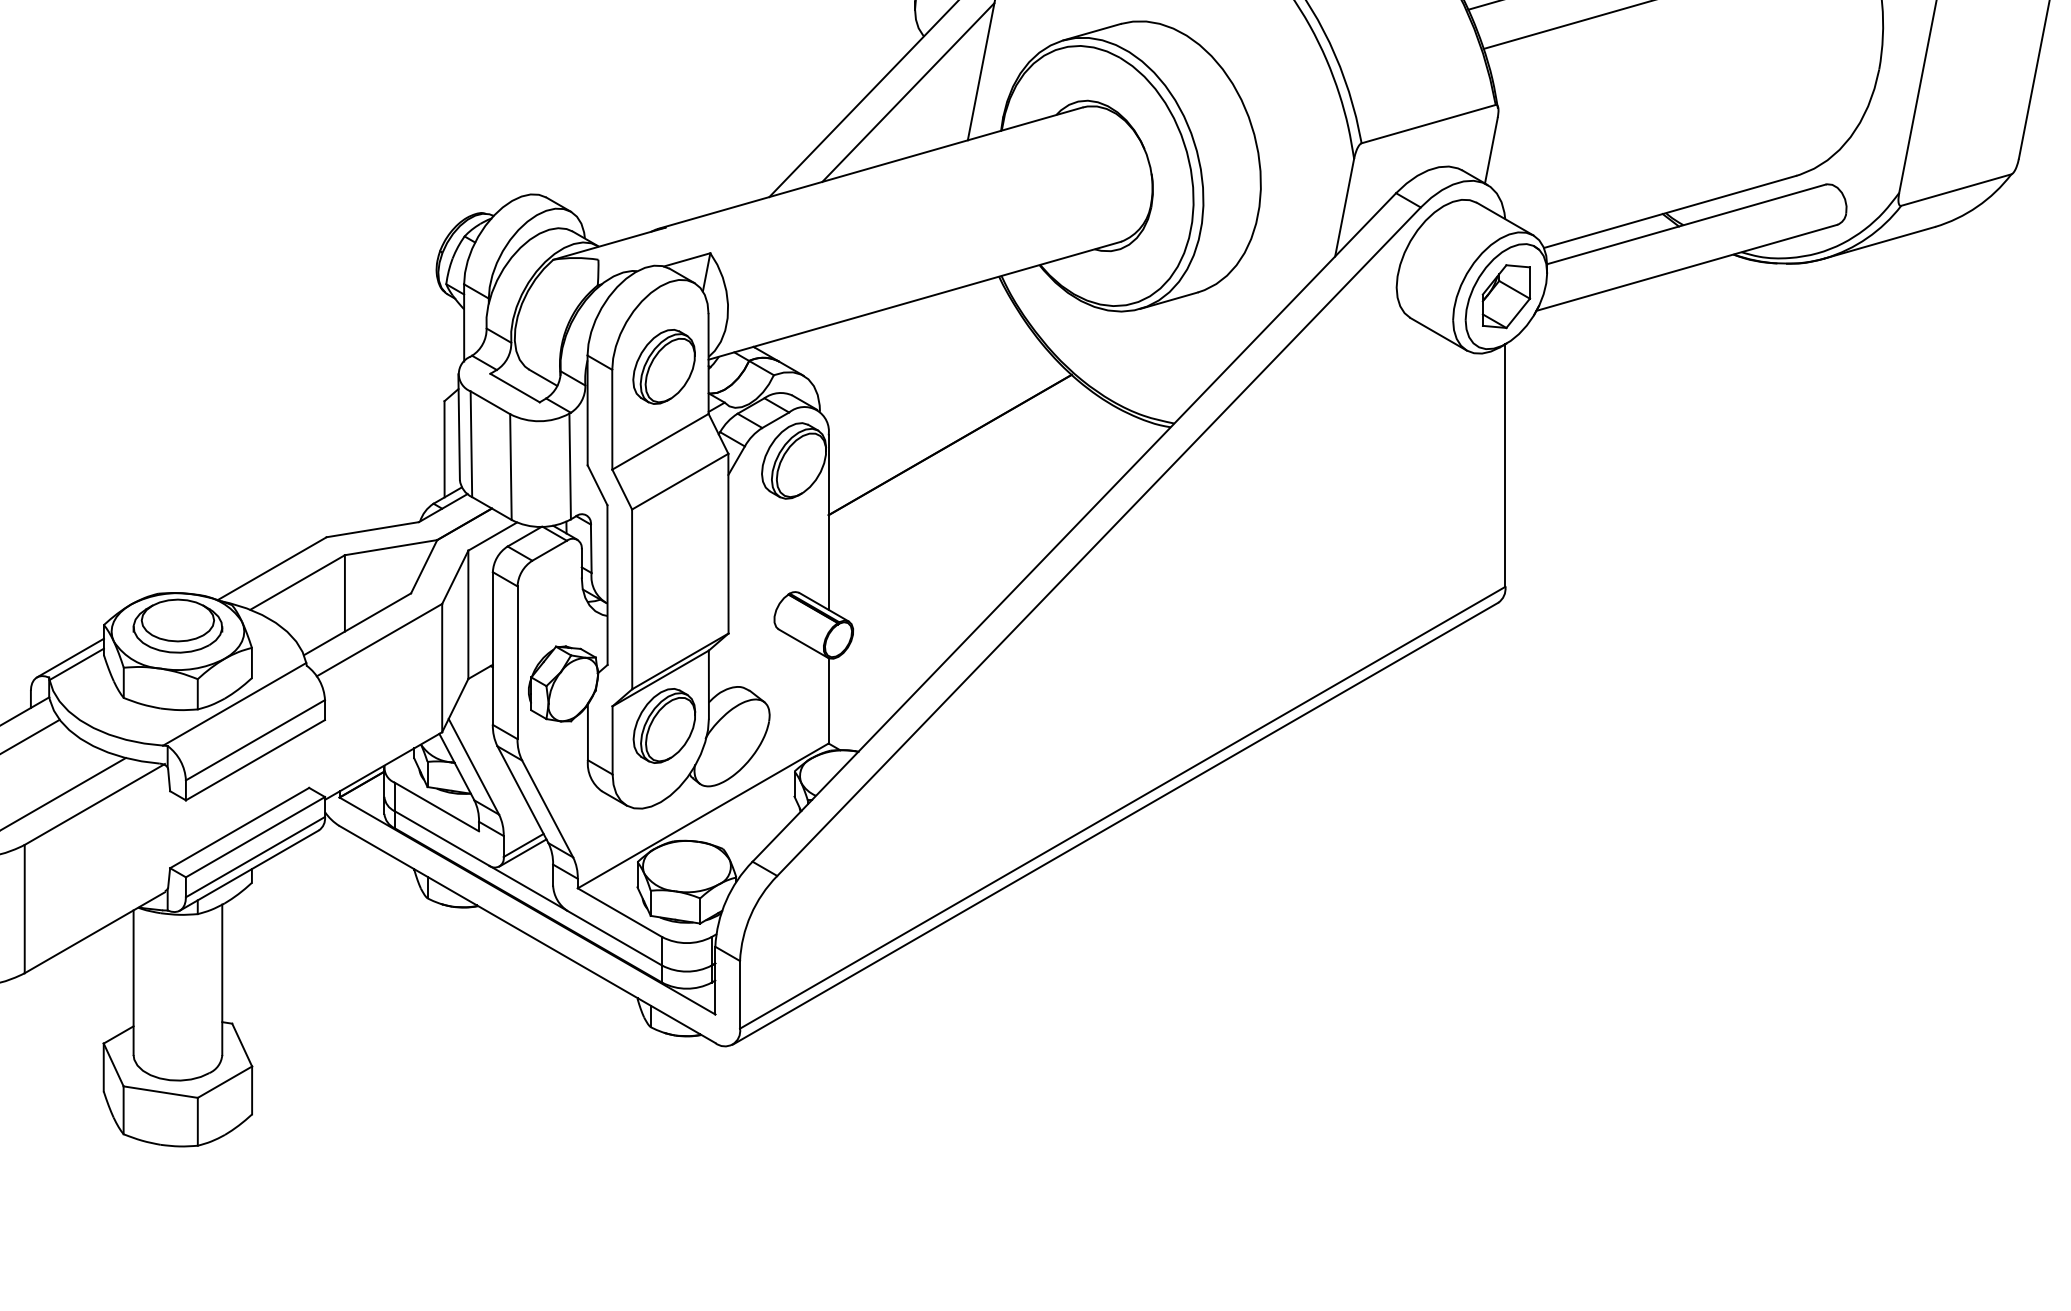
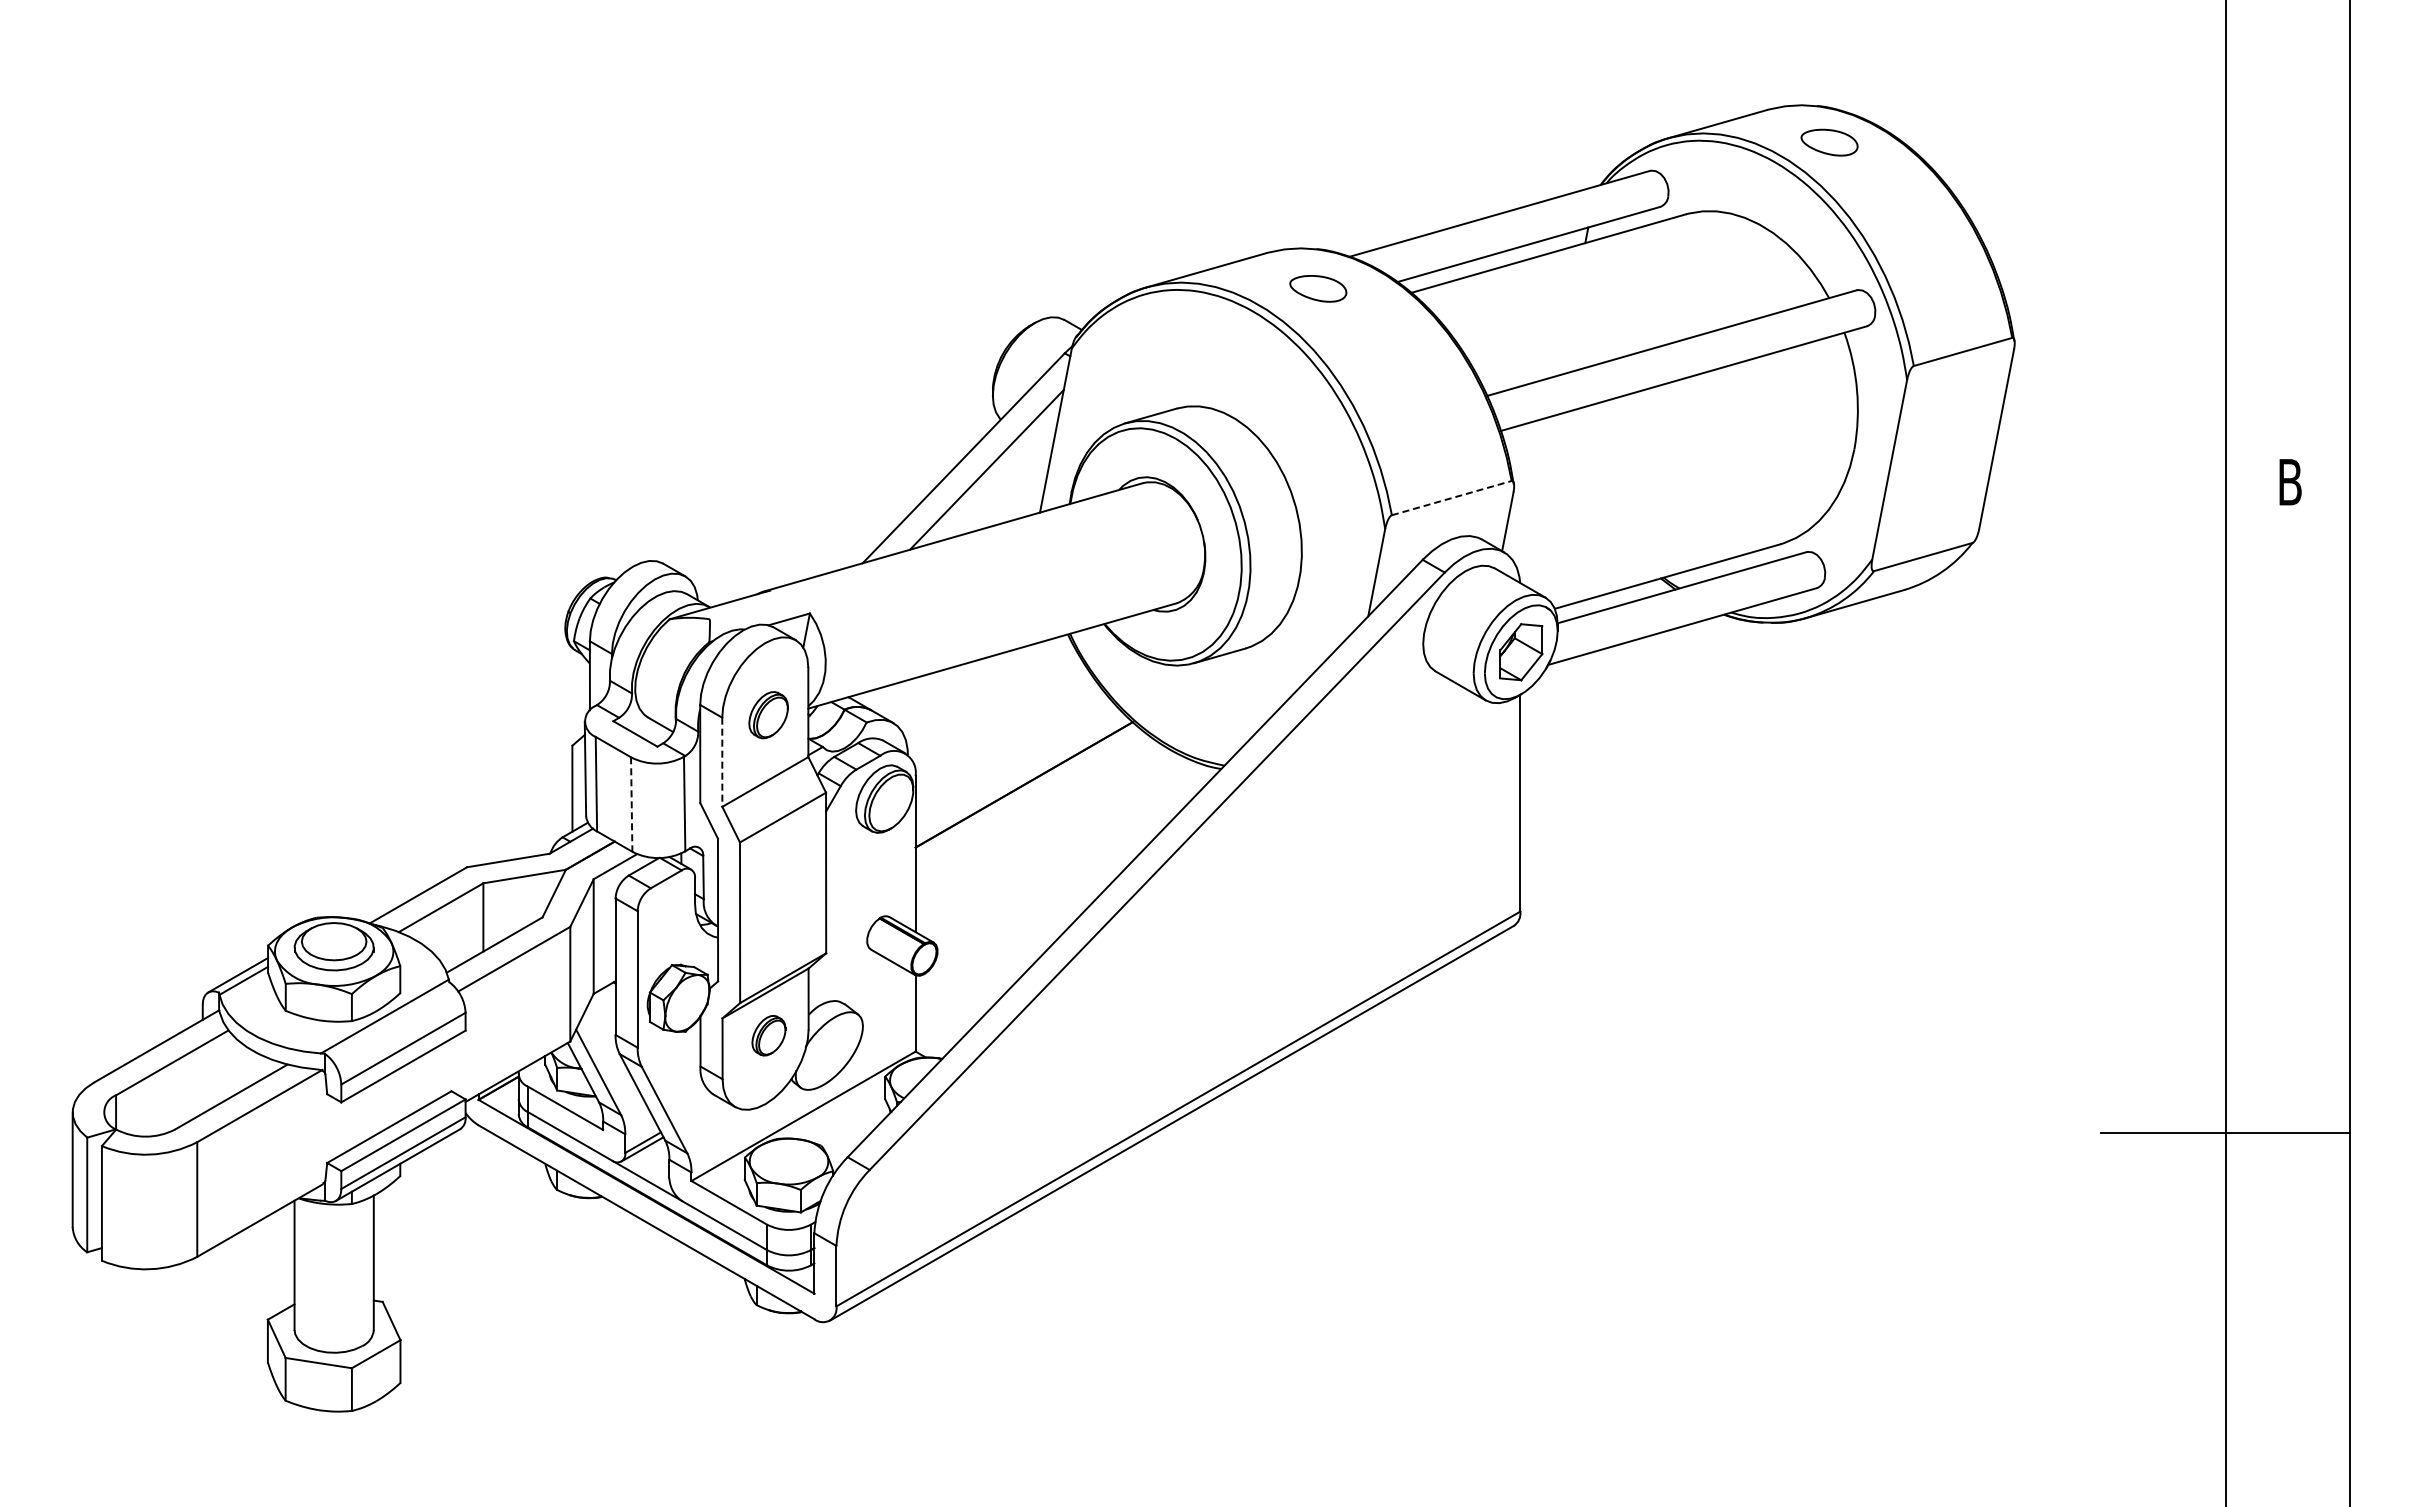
line: (1429, 123) -> (1452, 497), solid -> dashed
part: (663, 367) -> (768, 715), size x0.7
line: (612, 419) -> (722, 762), solid -> dashed
line: (510, 468) -> (631, 805), solid -> dashed
part: (663, 725) -> (768, 1035), size x0.6

